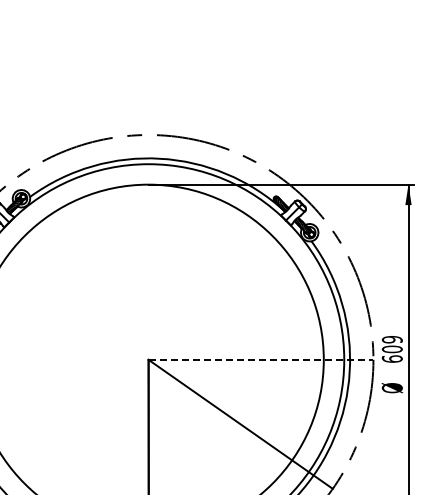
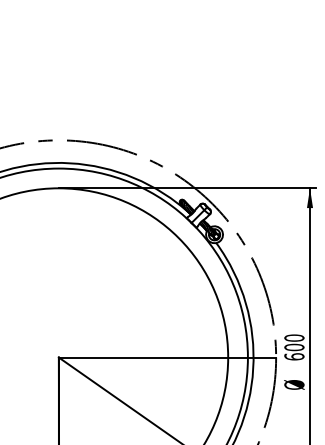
text: (392, 339) -> (294, 337), 609 -> 600
line: (261, 359) -> (167, 357), dashed -> solid

